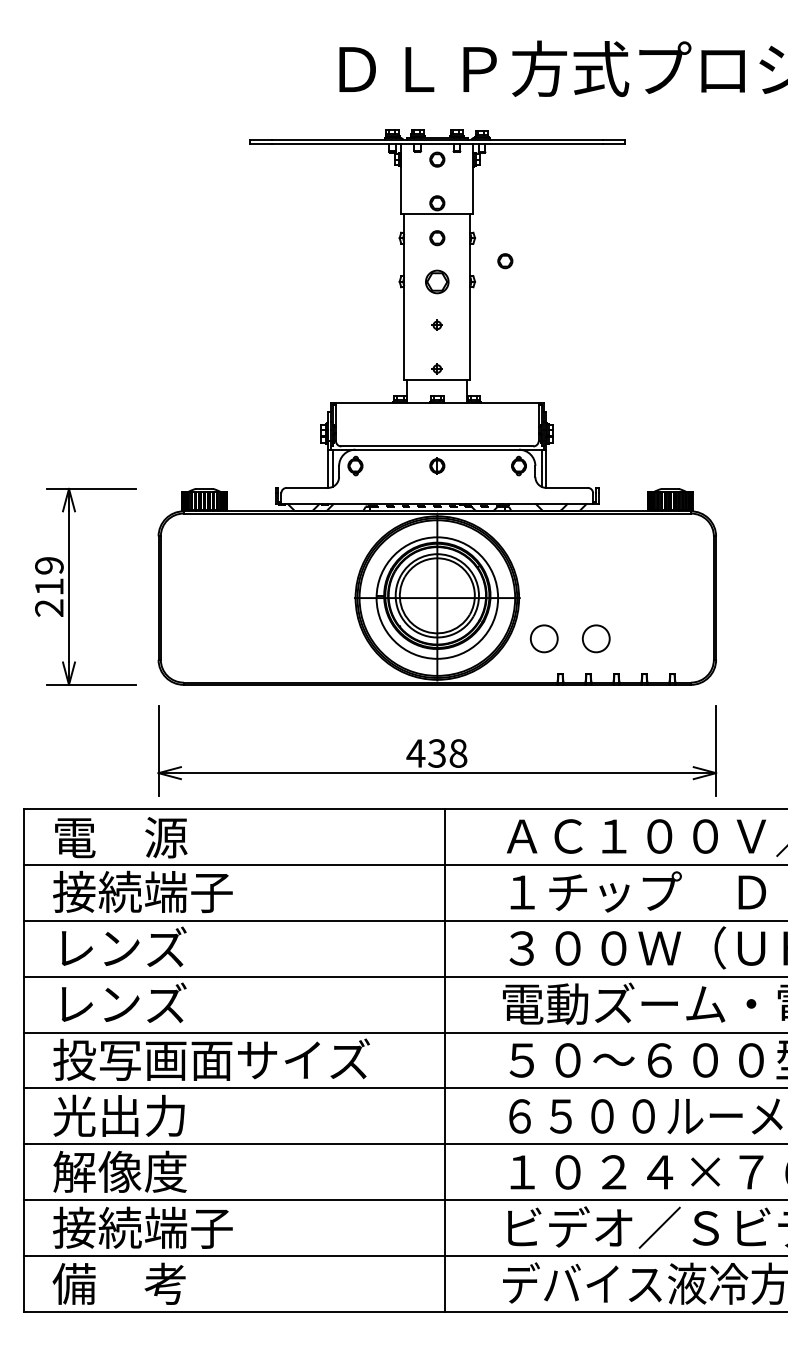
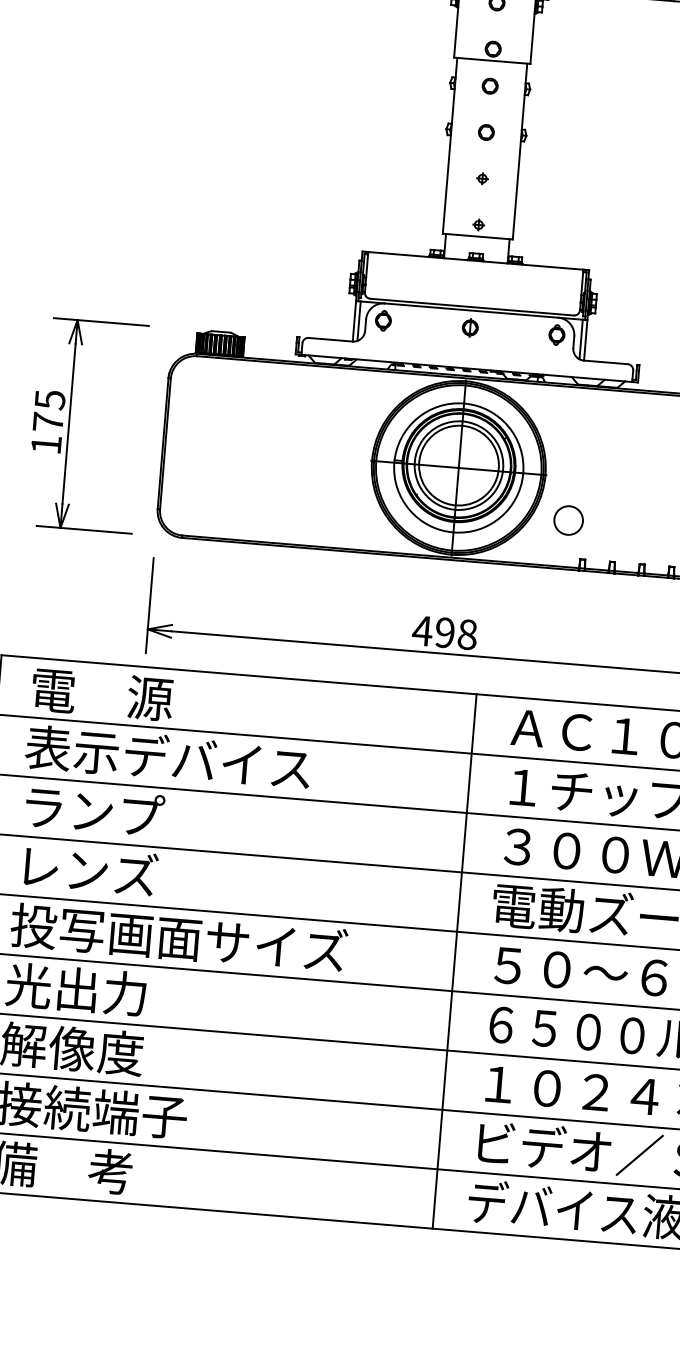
part: (505, 261) -> (560, 116), removed
part: (437, 281) -> (486, 132), size x0.62
text: (49, 586) -> (48, 421), 219 -> 175
circle: (595, 638) -> (623, 524), removed
text: (436, 753) -> (444, 632), 438 -> 498
text: (187, 891) -> (168, 757), 接続端子 -> 表示デバイス
text: (123, 946) -> (95, 810), レンズ -> ランプ
line: (445, 1060) -> (454, 961), moved

